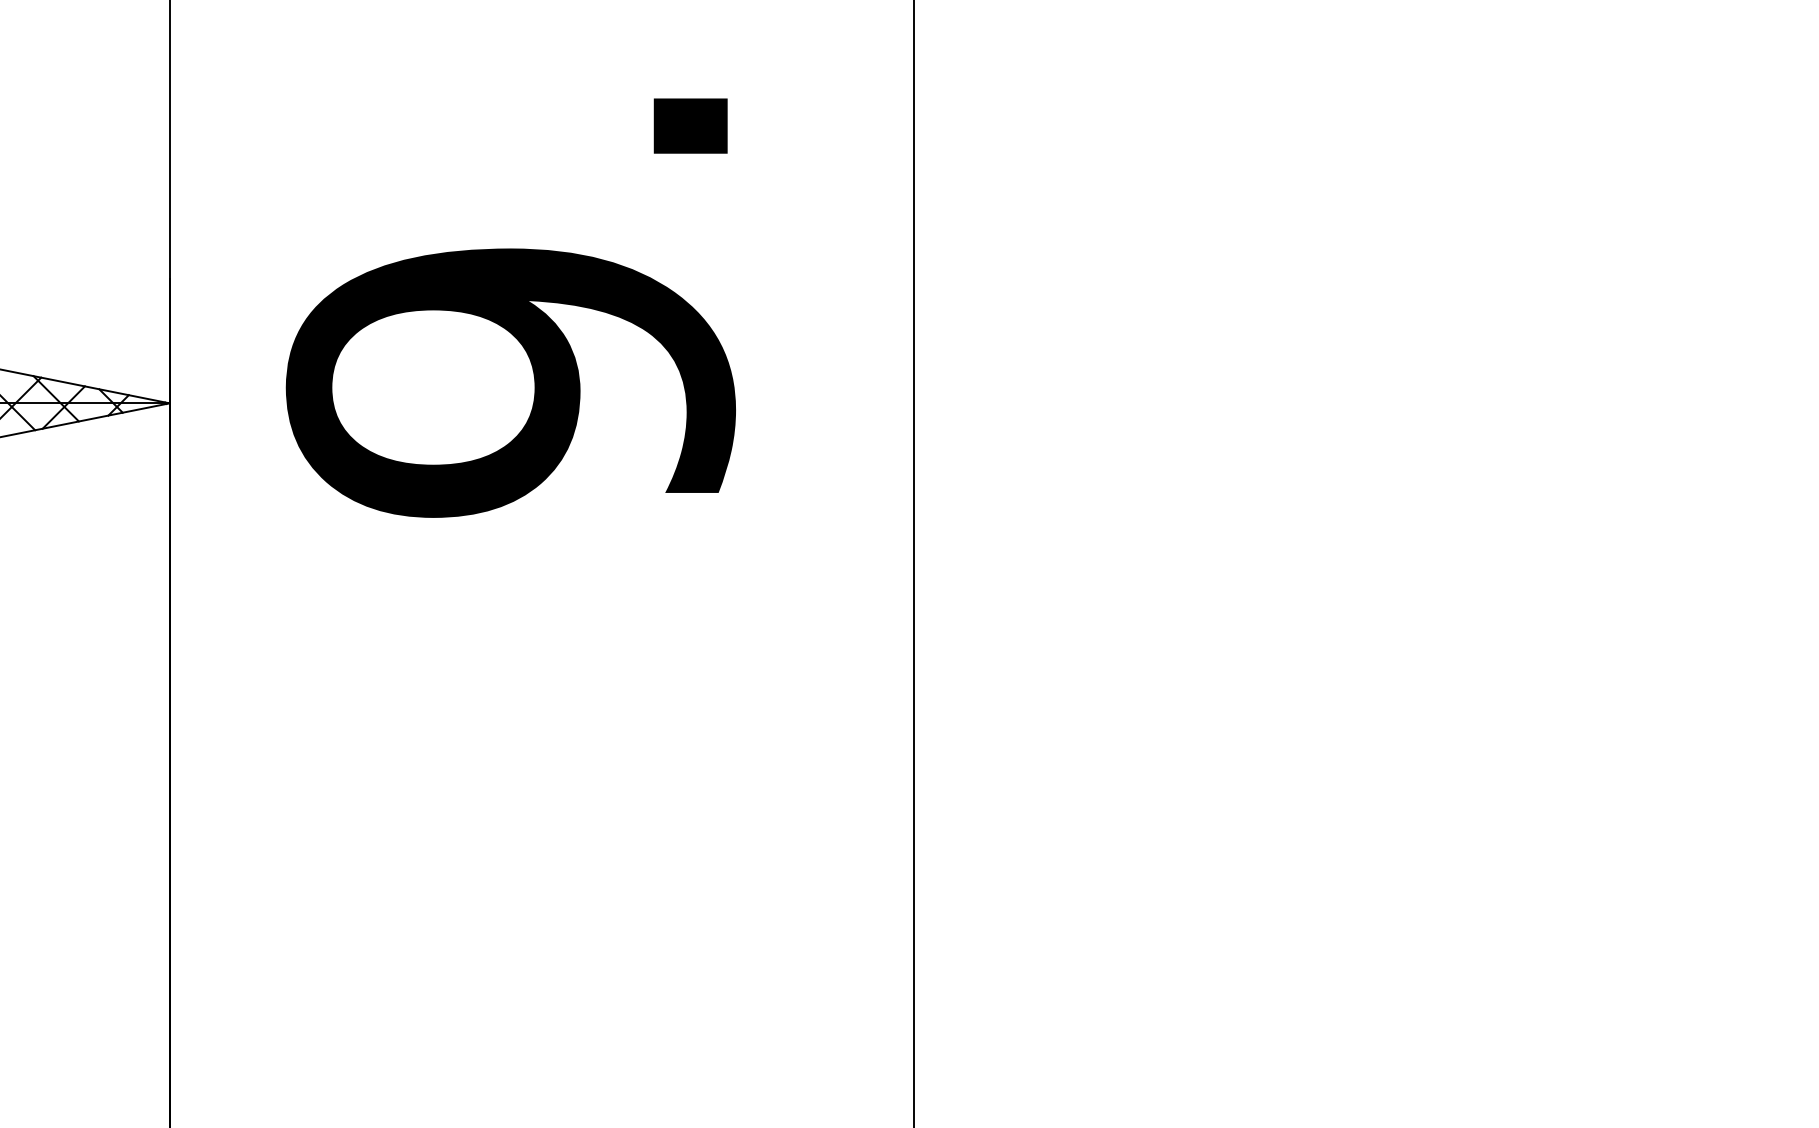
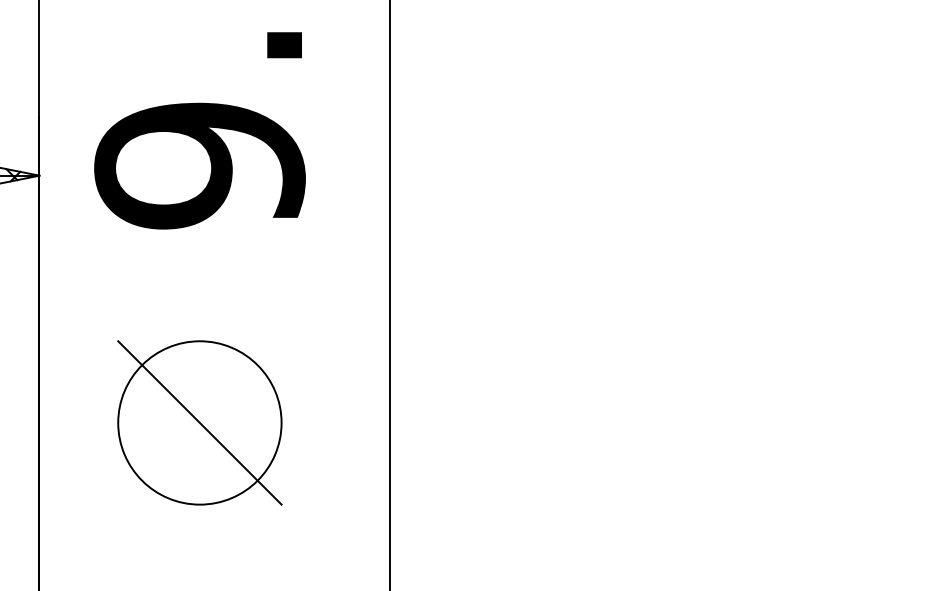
part: (509, 927) -> (199, 422), added

